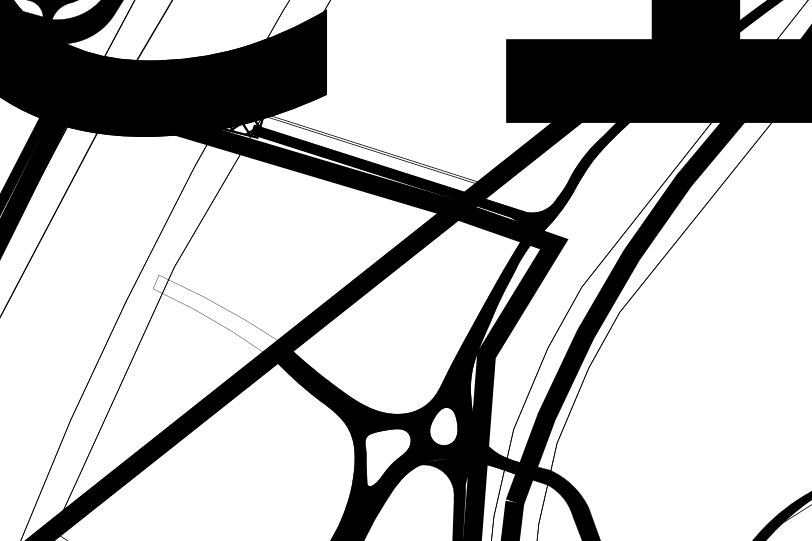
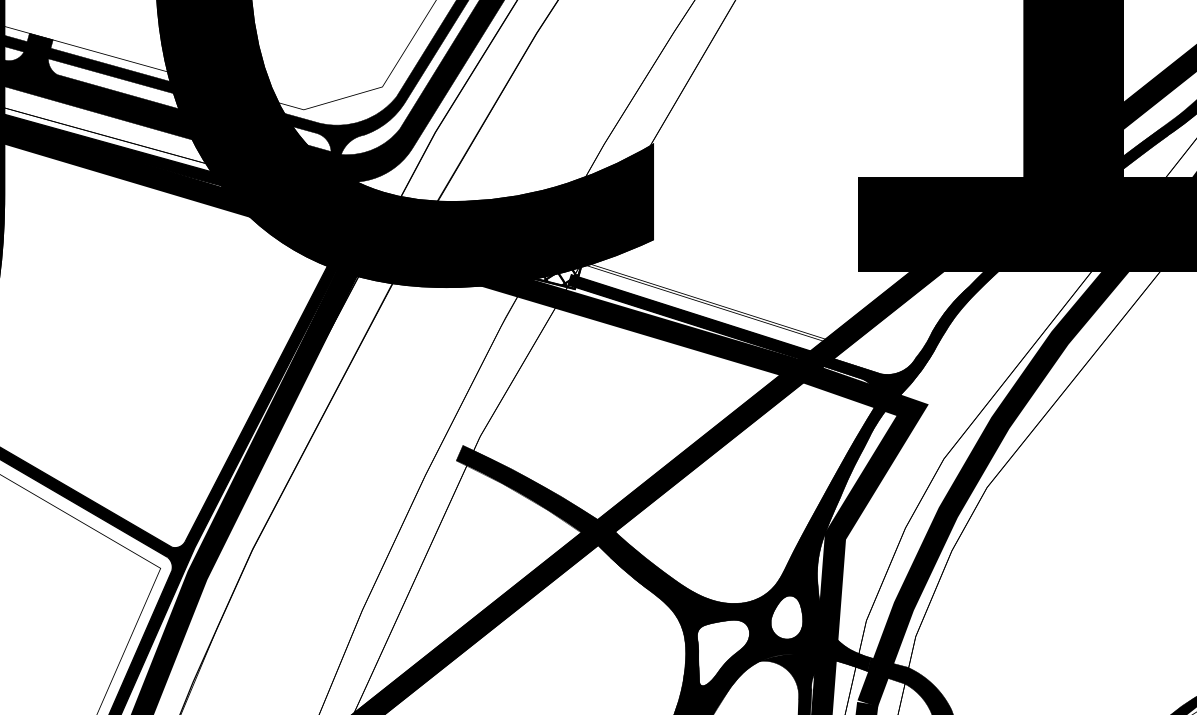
fill: (219, 316) -> (531, 492), added

